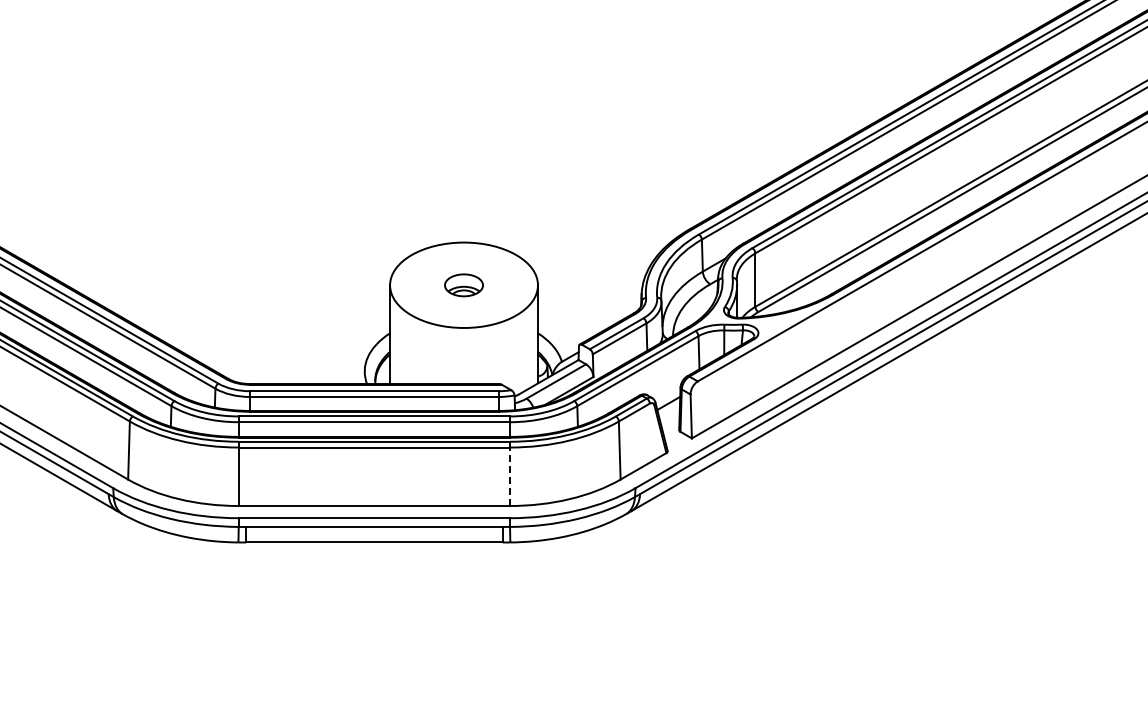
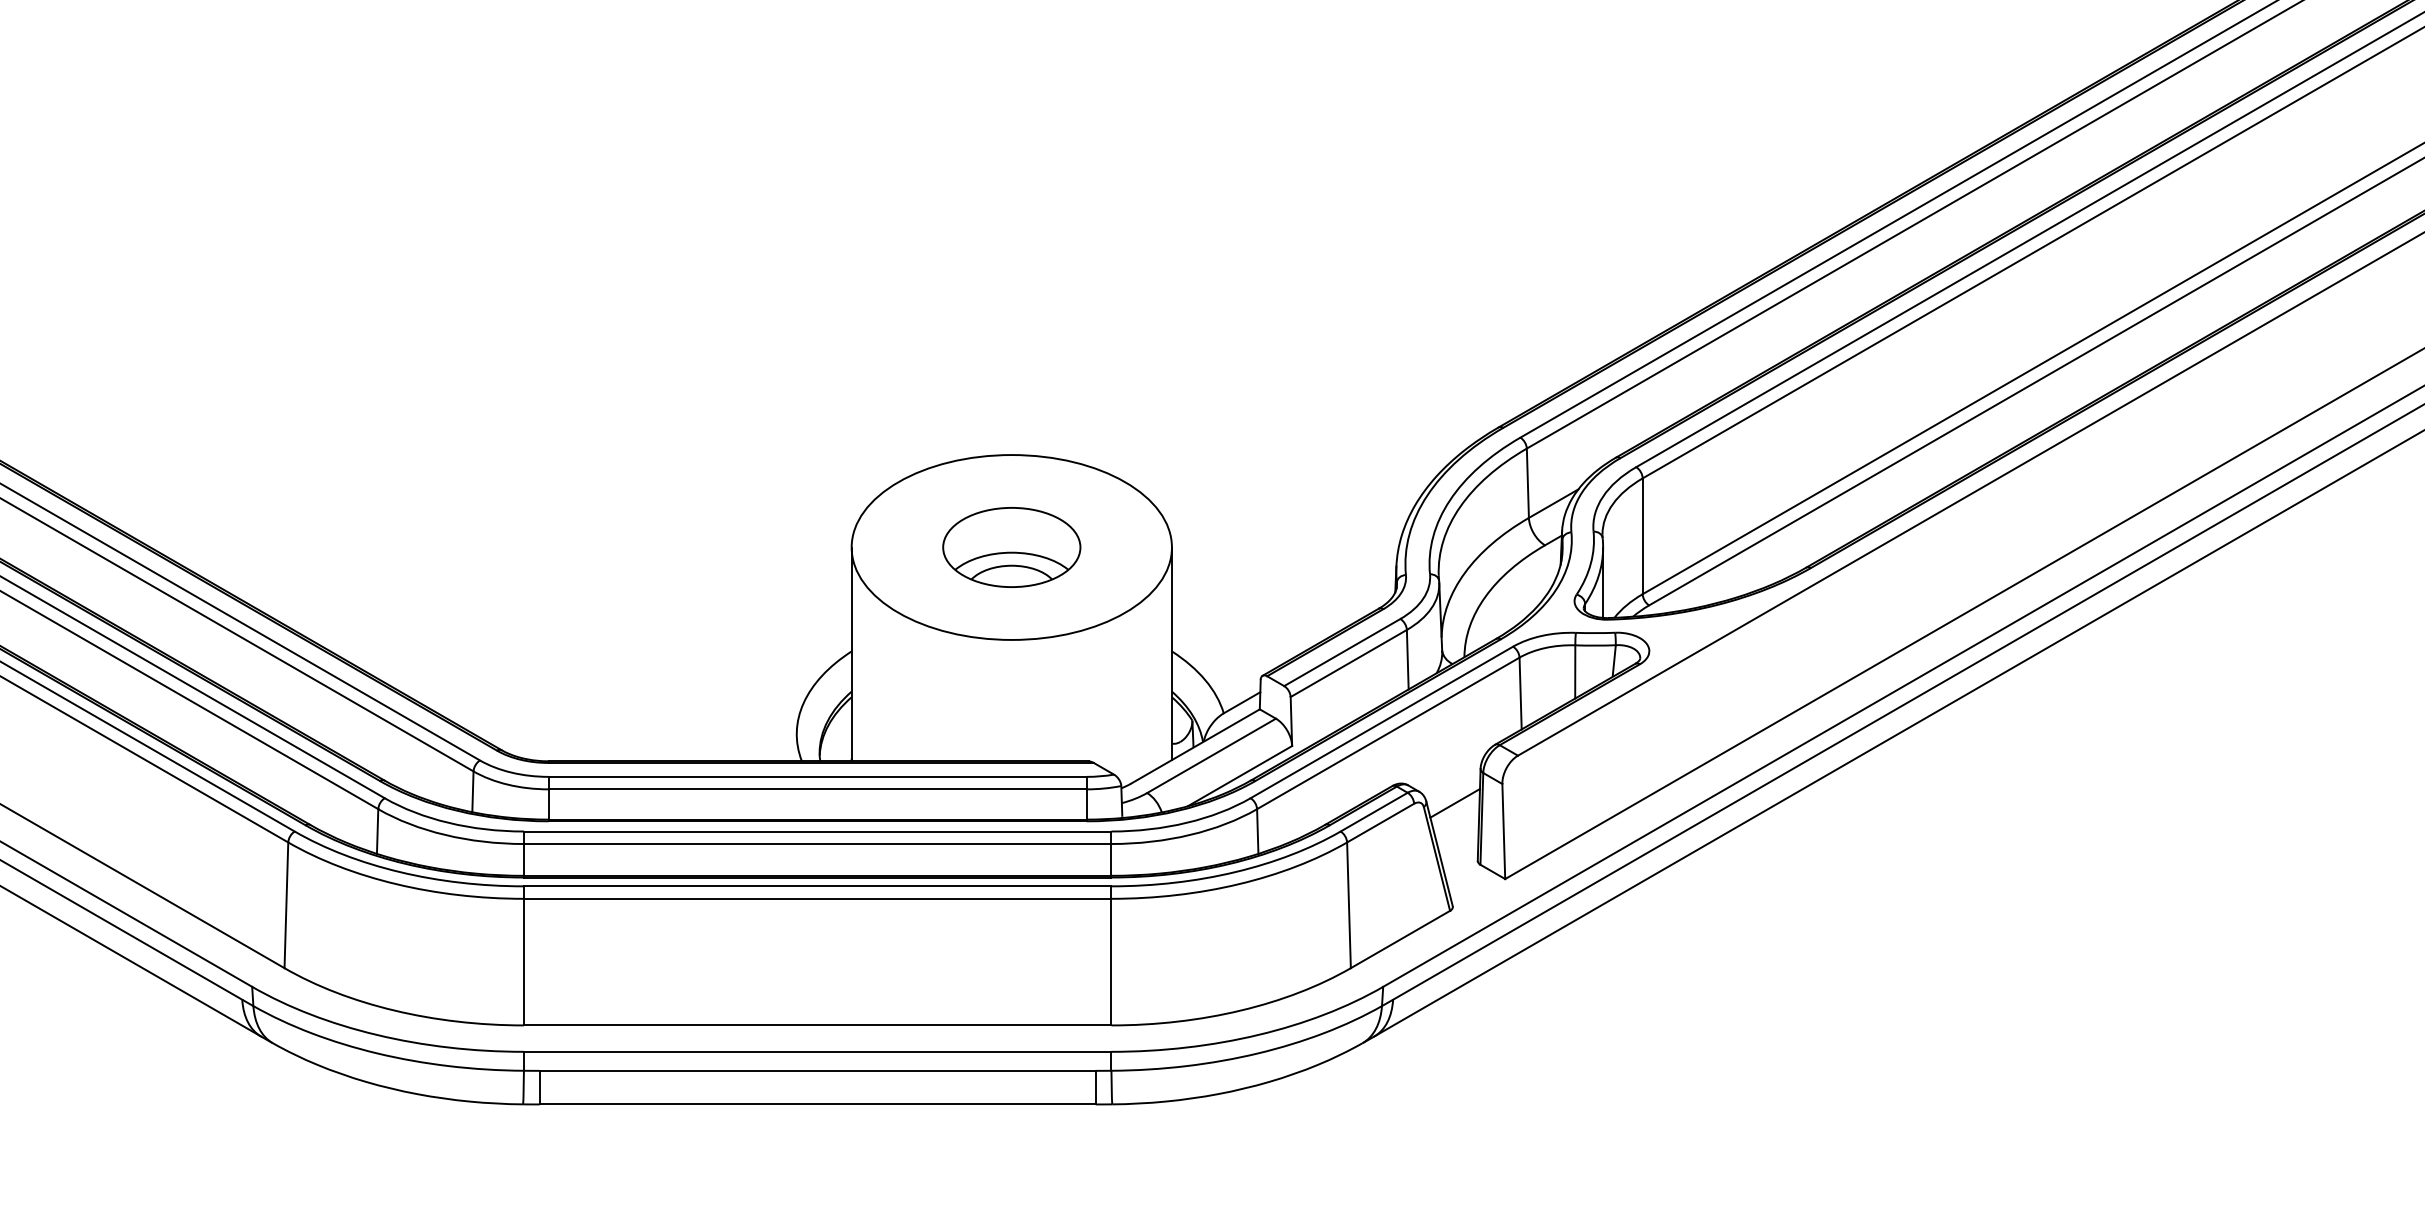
part: (463, 285) -> (1010, 547), size x1.67
line: (510, 476) -> (1112, 961), dashed -> solid

